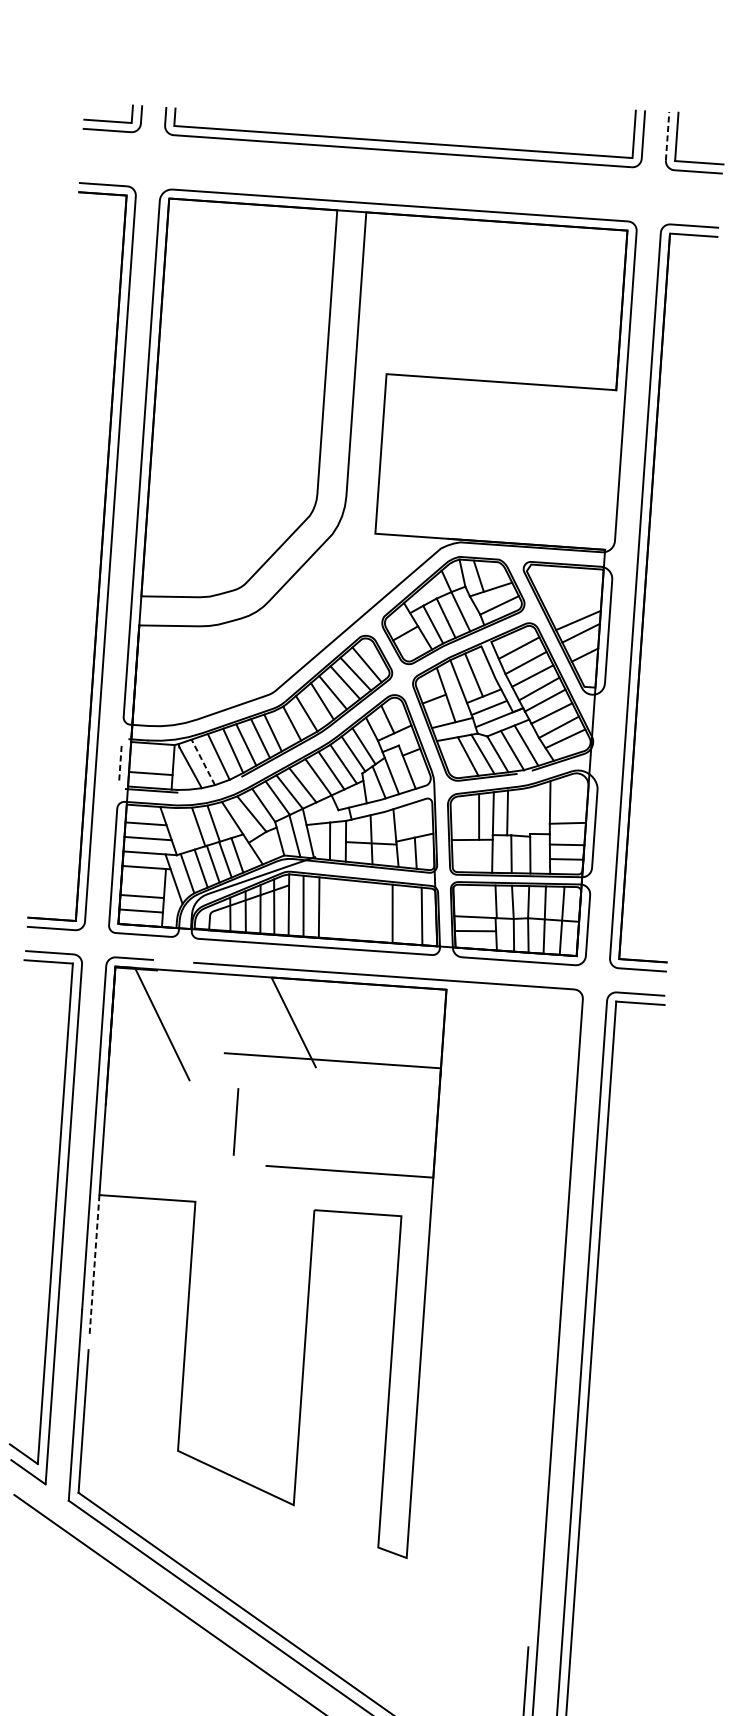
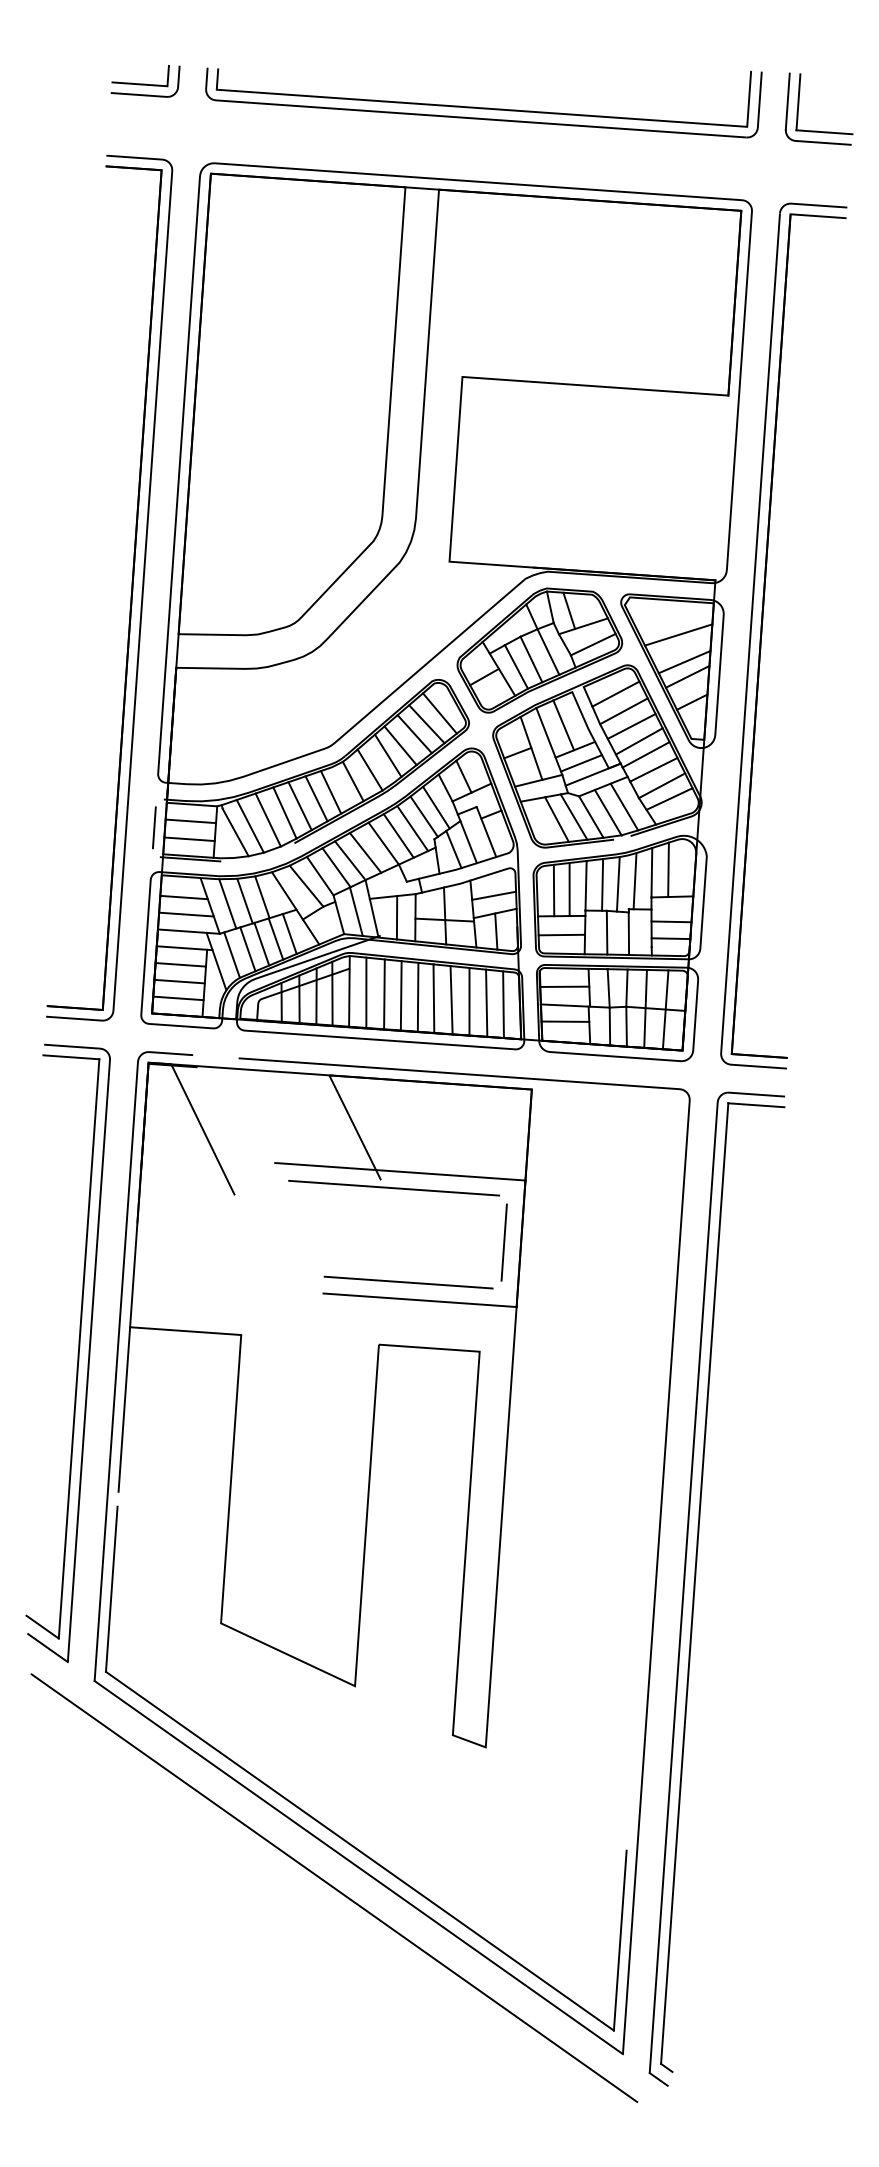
line: (667, 136) -> (787, 101), dashed -> solid
line: (573, 596) -> (678, 634), added
line: (151, 758) -> (190, 821), added
line: (203, 762) -> (250, 826), dashed -> solid
line: (120, 764) -> (154, 828), dashed -> solid
line: (564, 799) -> (668, 869), added
line: (535, 810) -> (634, 881), added
line: (520, 812) -> (617, 884), added
line: (465, 817) -> (553, 890), added
line: (414, 822) -> (494, 895), added
line: (183, 829) -> (227, 903), added
line: (472, 855) -> (561, 934), added
line: (142, 881) -> (180, 964), added
line: (474, 900) -> (564, 986), added
line: (333, 908) -> (400, 995), added
line: (347, 909) -> (417, 996), added
line: (361, 911) -> (433, 998), added
line: (377, 912) -> (451, 1000), added
line: (407, 914) -> (486, 1002), added
line: (327, 1074) -> (394, 1187), added
line: (235, 1121) -> (503, 1242), moved
line: (339, 1156) -> (408, 1282), added
line: (94, 1267) -> (124, 1410), dashed -> solid

